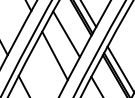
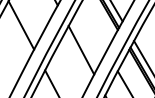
line: (66, 34) -> (92, 28), removed

